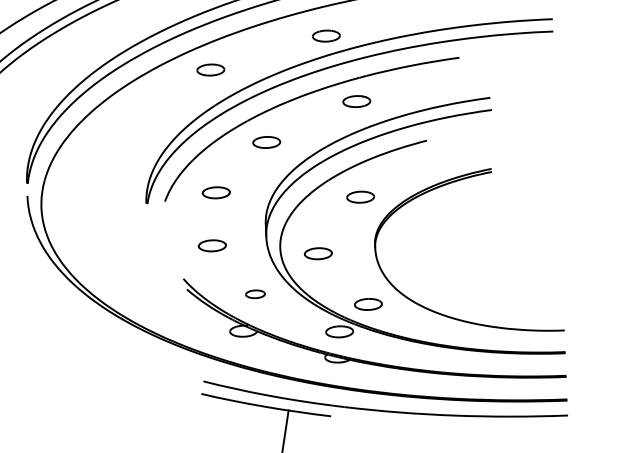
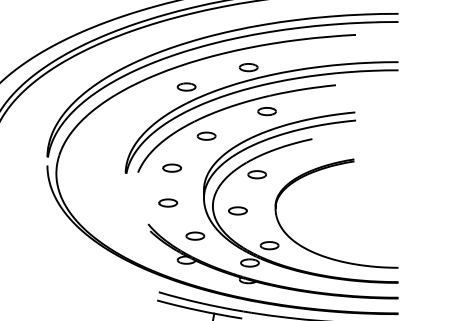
part: (210, 69) -> (186, 86), moved
part: (359, 196) -> (256, 174), moved
part: (255, 293) -> (195, 235), size x1.43

